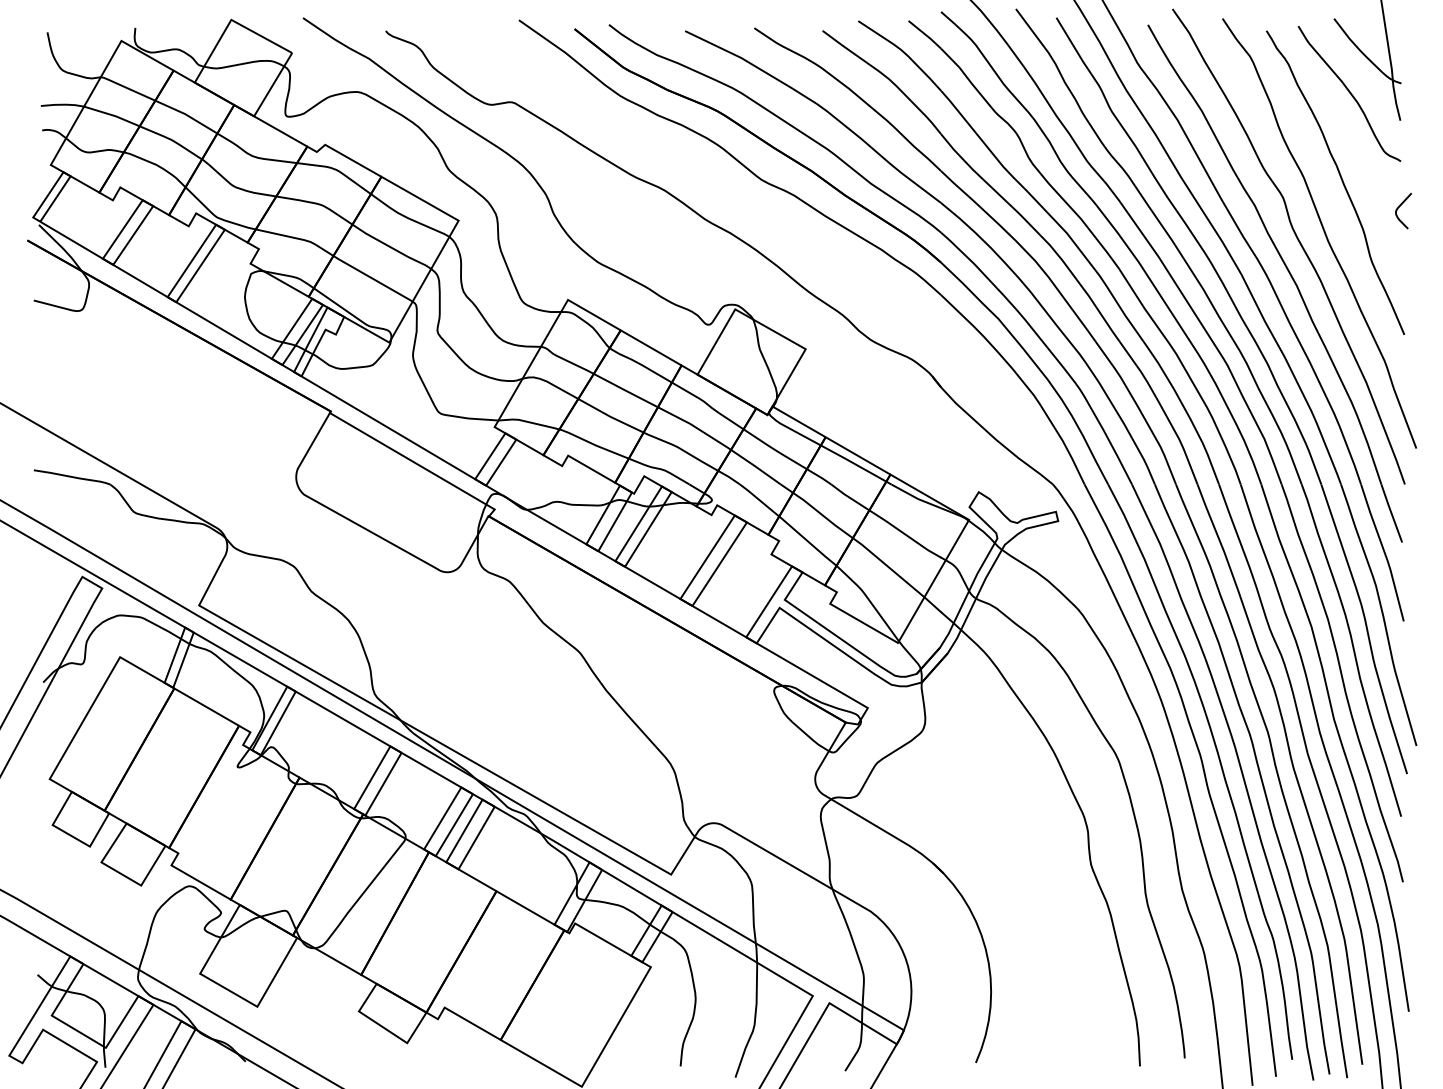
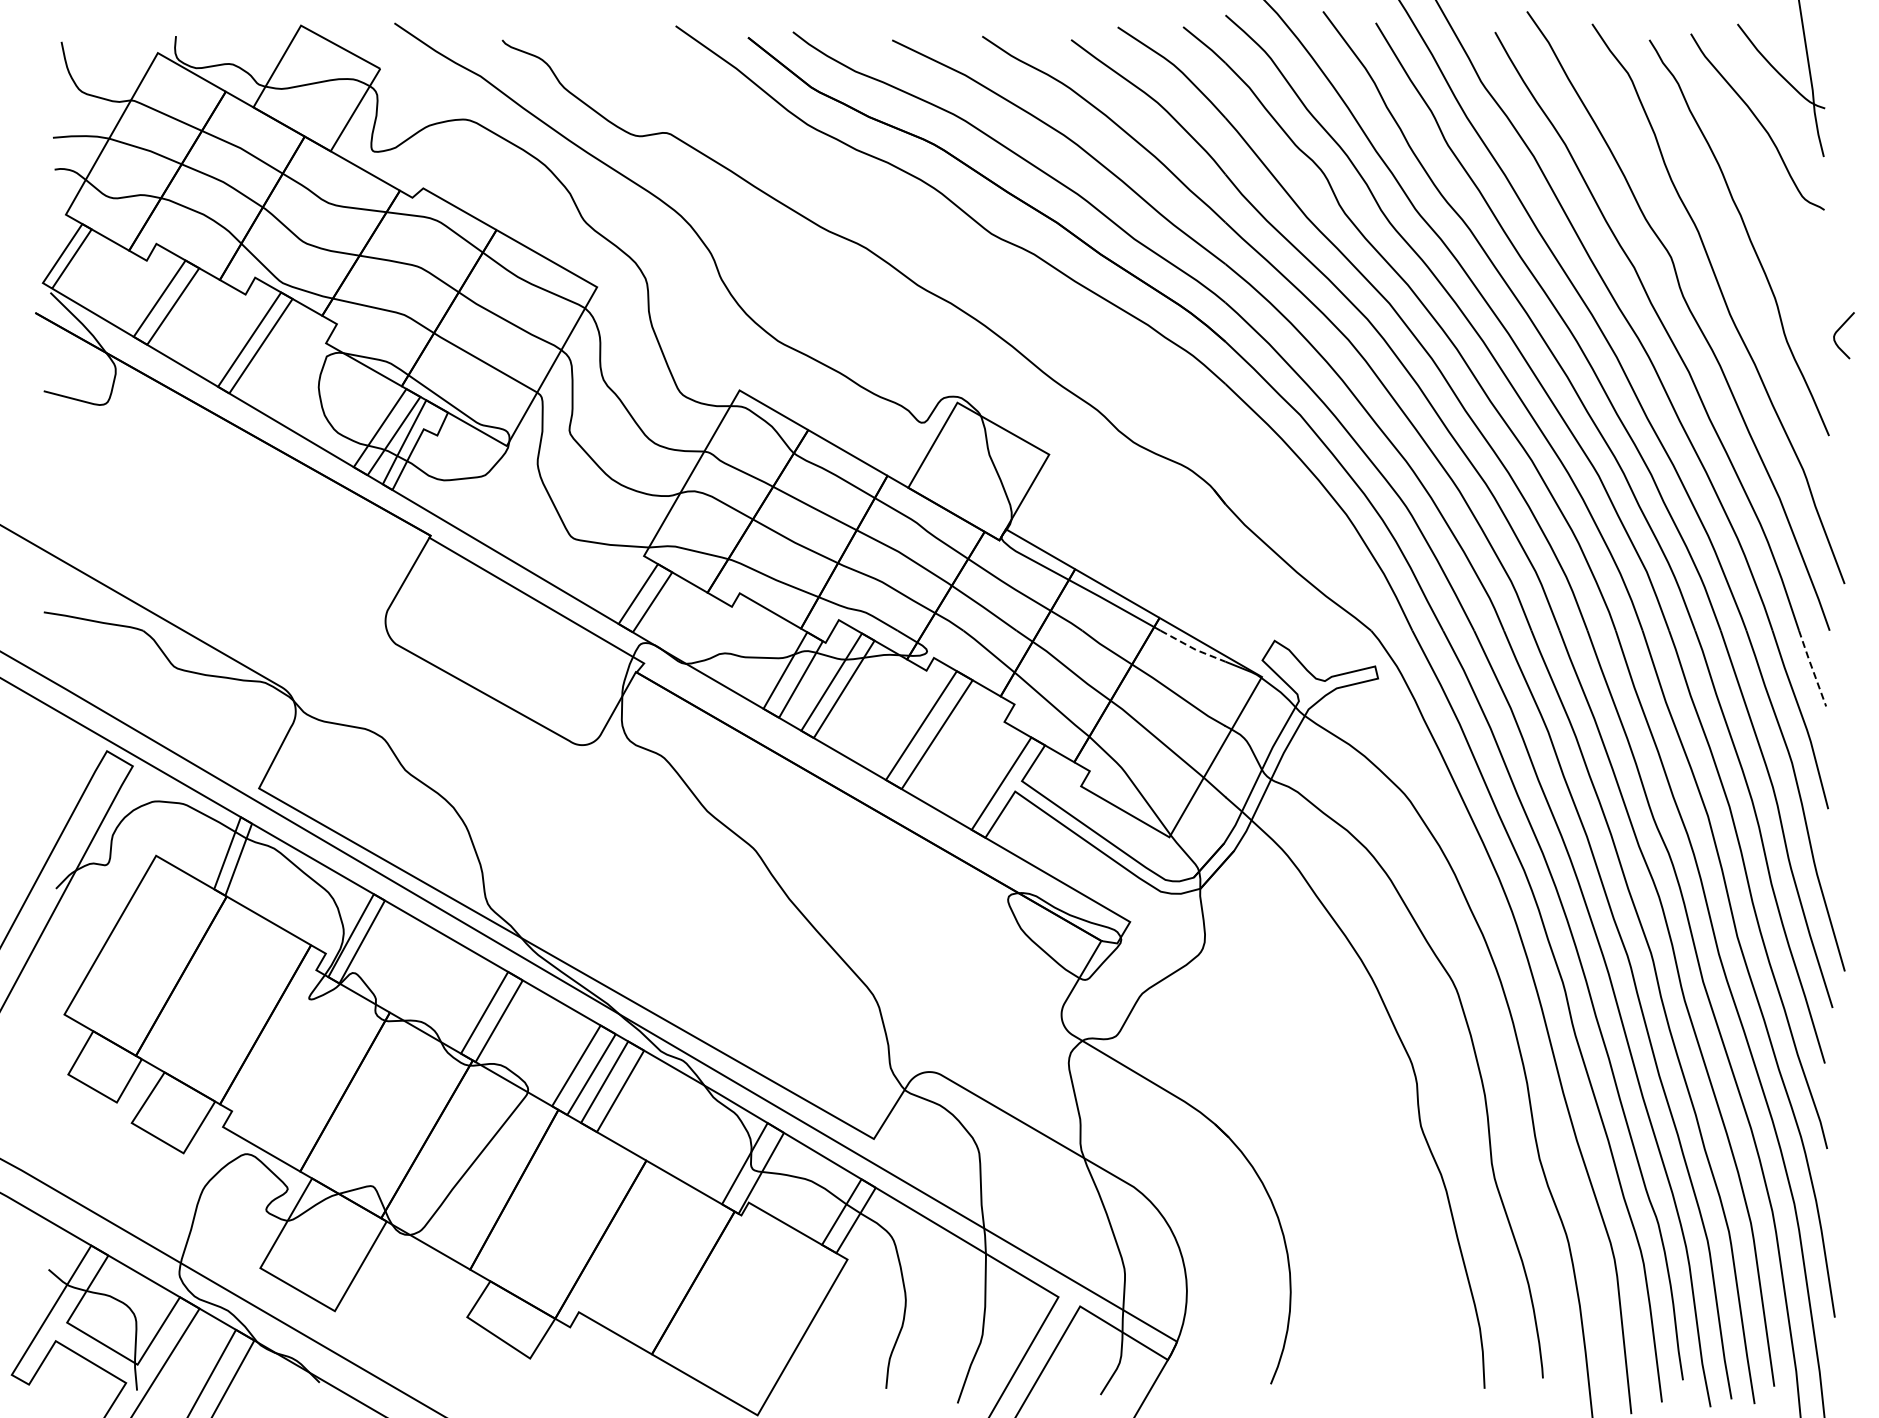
curve: (1400, 207) -> (1839, 330), moved
line: (916, 498) -> (1193, 648), solid -> dashed
line: (1391, 513) -> (1812, 668), solid -> dashed

